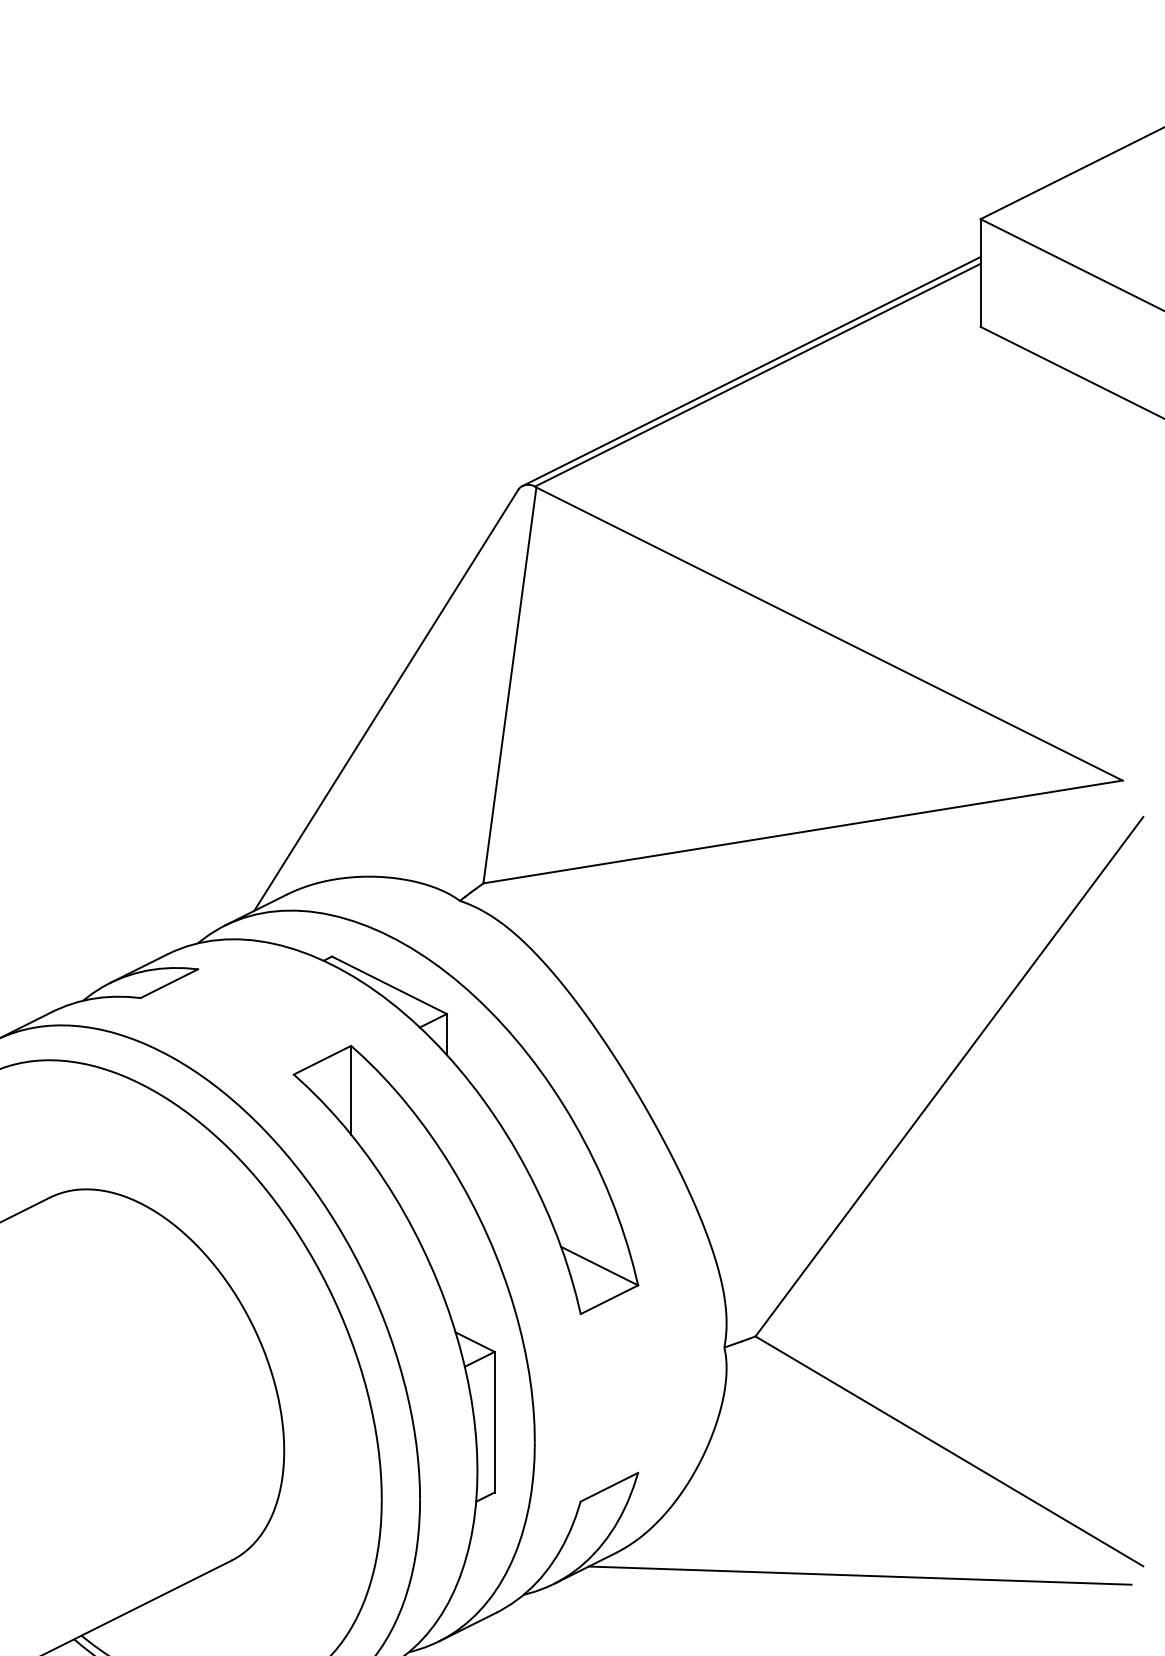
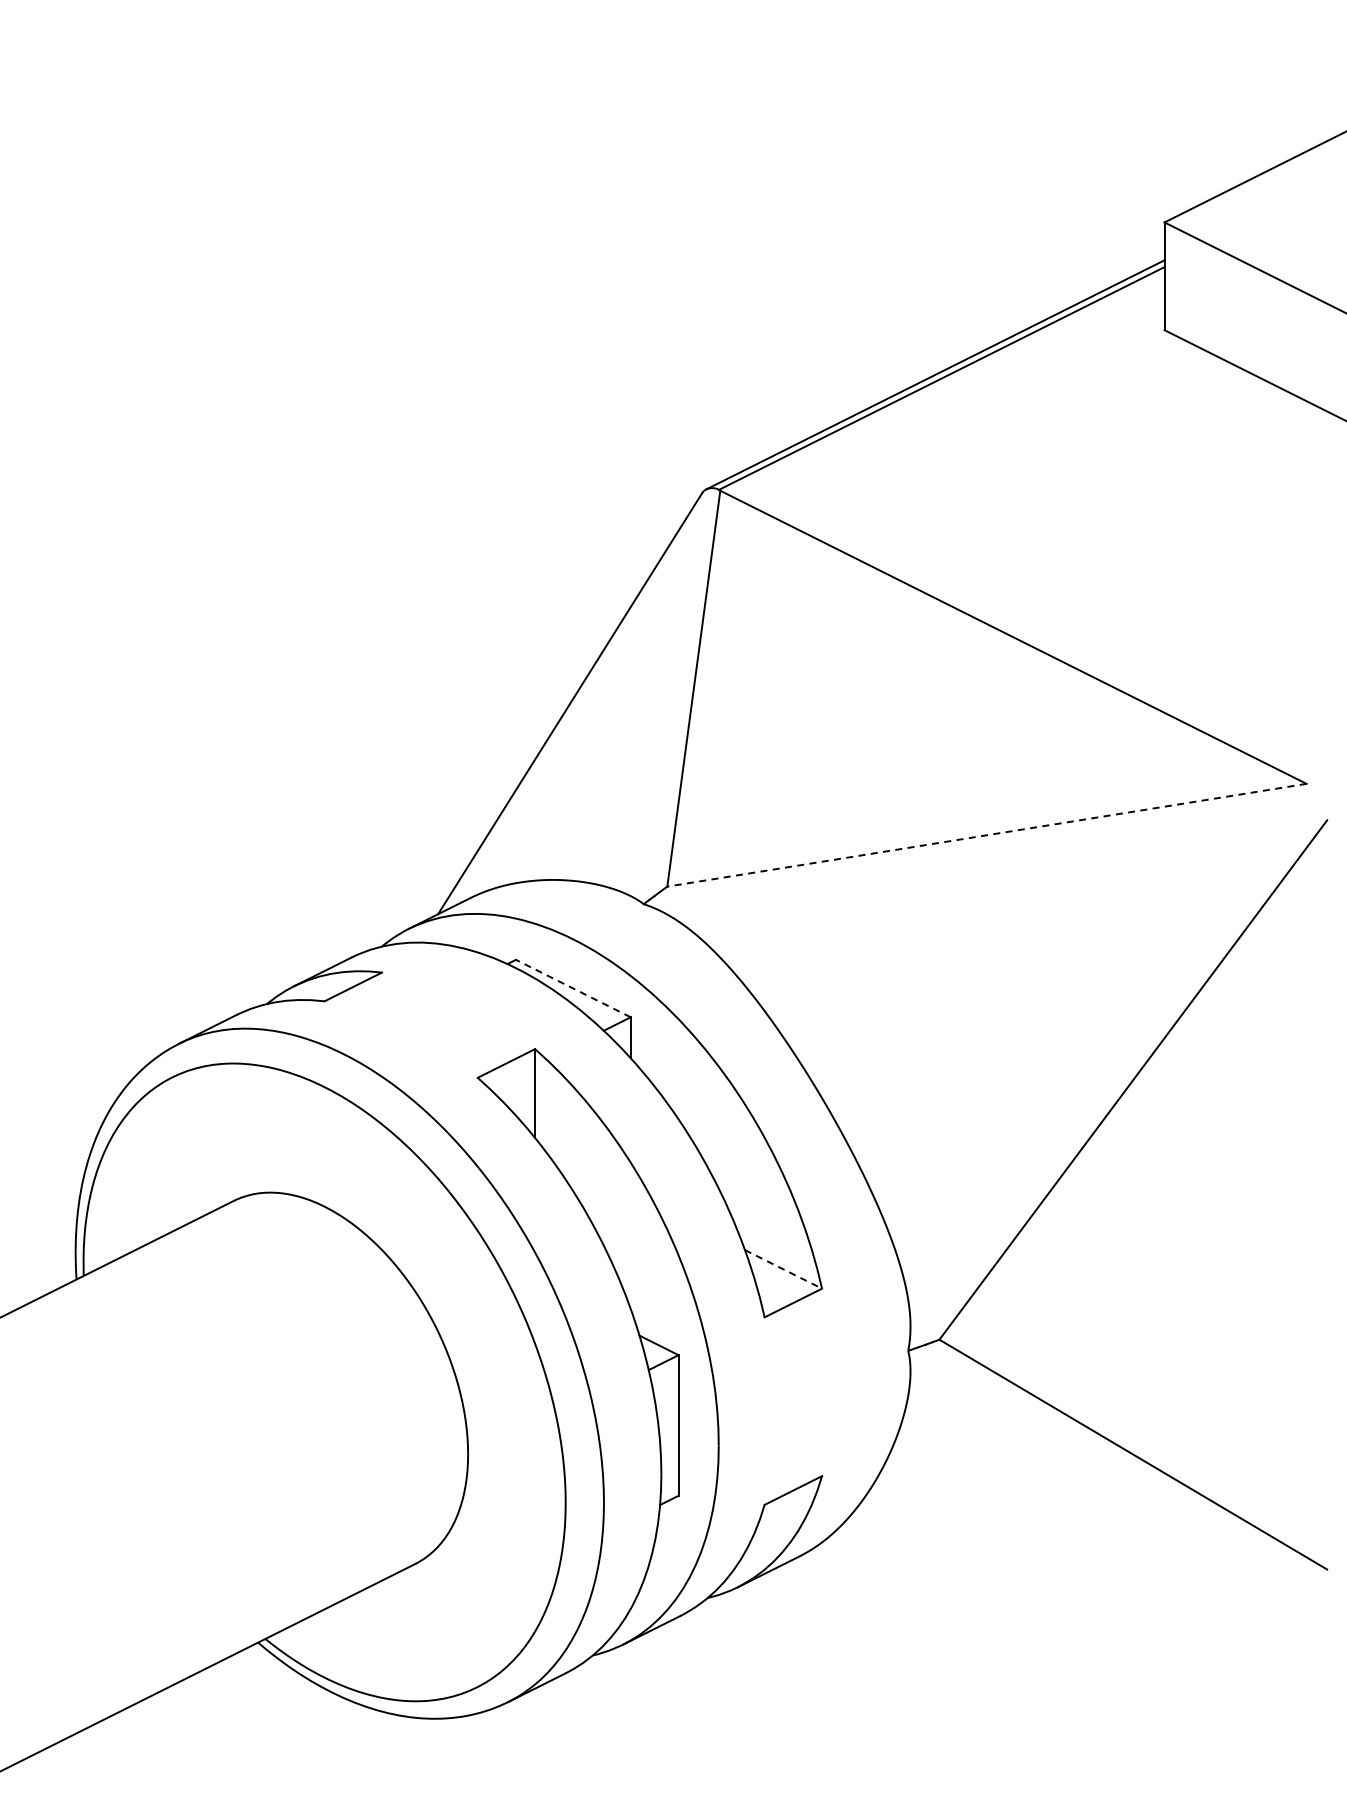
line: (802, 832) -> (986, 835), solid -> dashed
line: (388, 985) -> (572, 988), solid -> dashed
line: (599, 1266) -> (783, 1269), solid -> dashed
line: (859, 1575) -> (1043, 1578), removed

